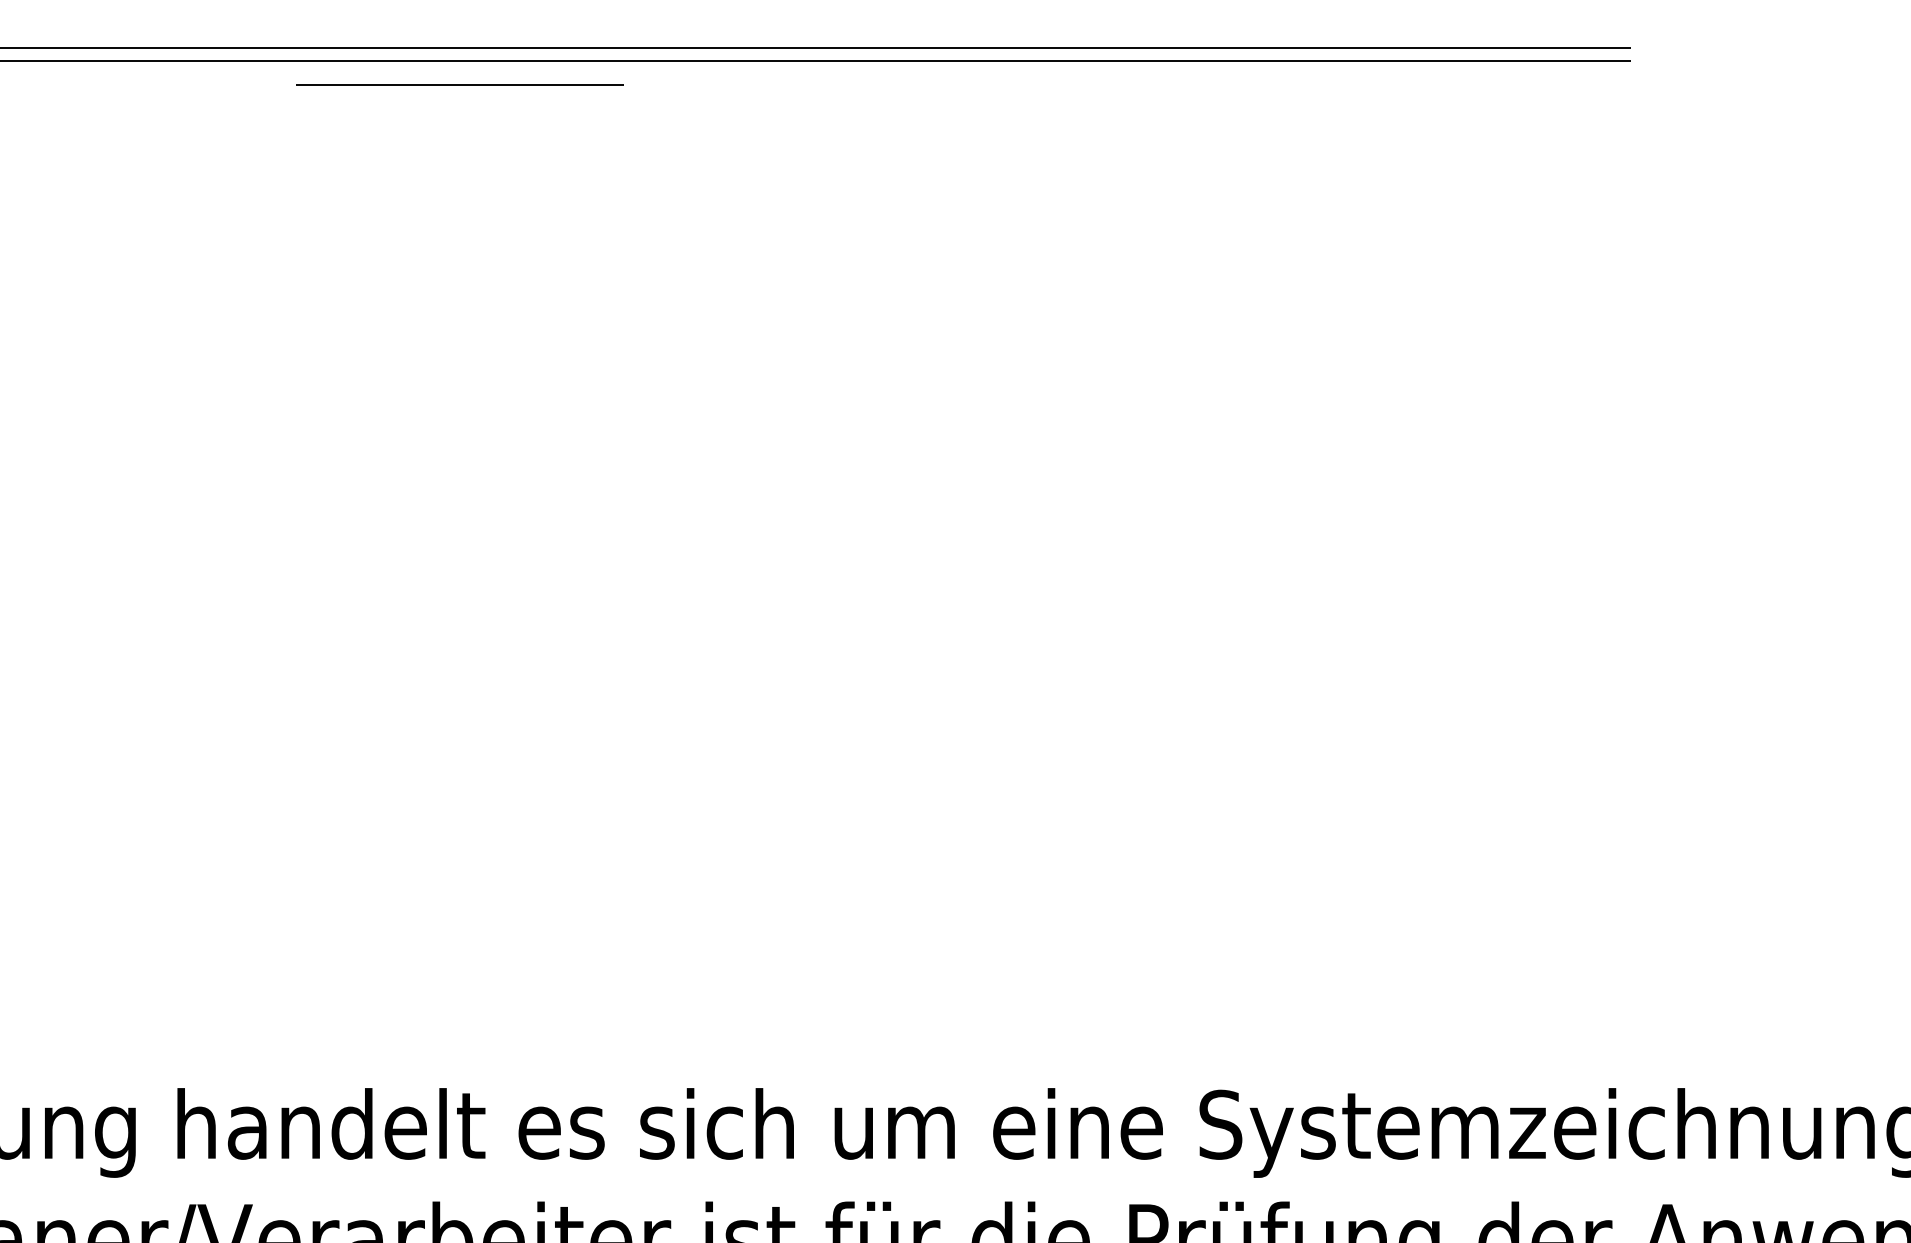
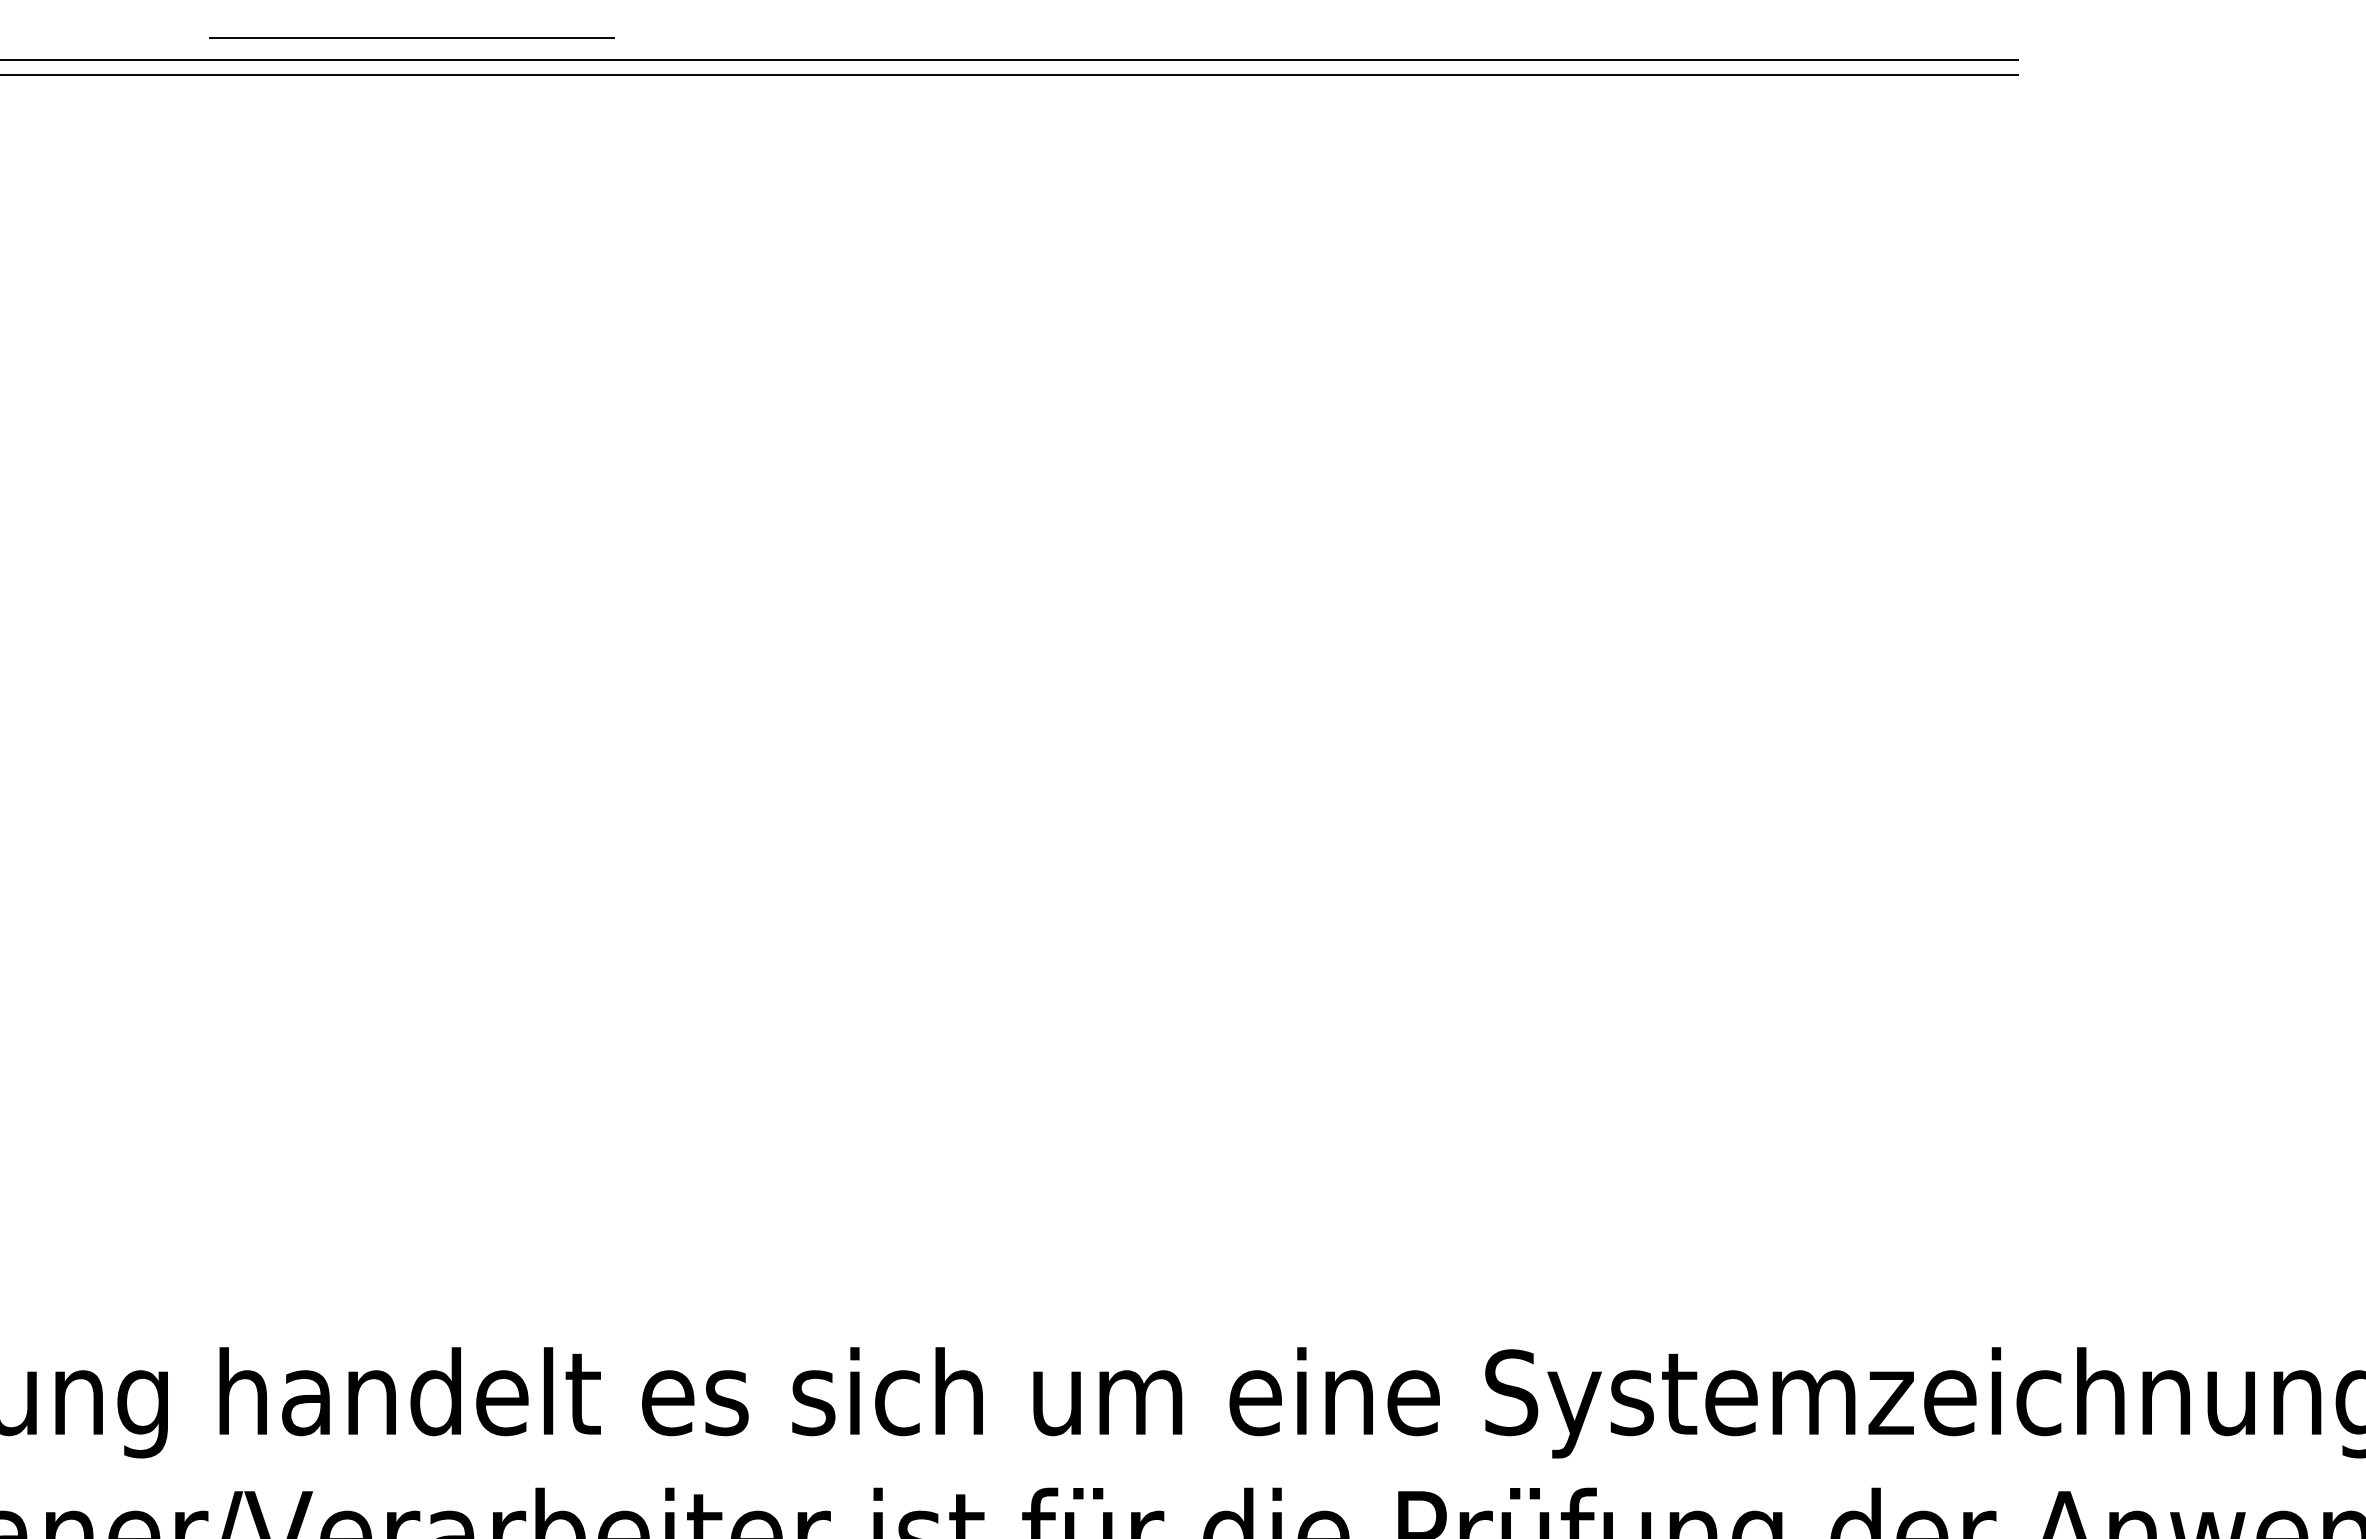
line: (459, 85) -> (411, 37), moved

